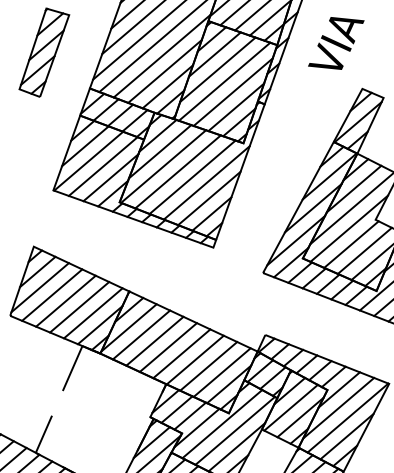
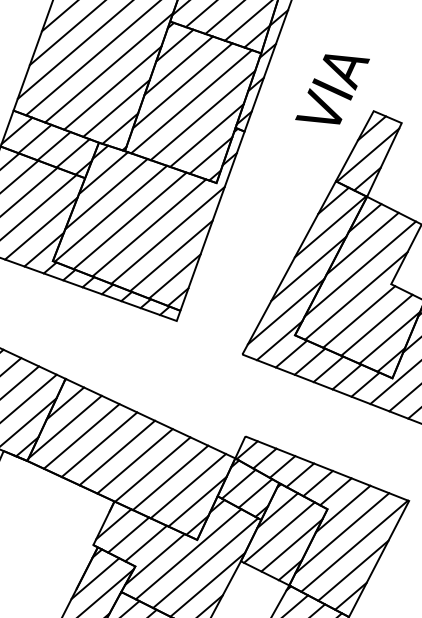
text: (336, 43) -> (332, 89), moved

